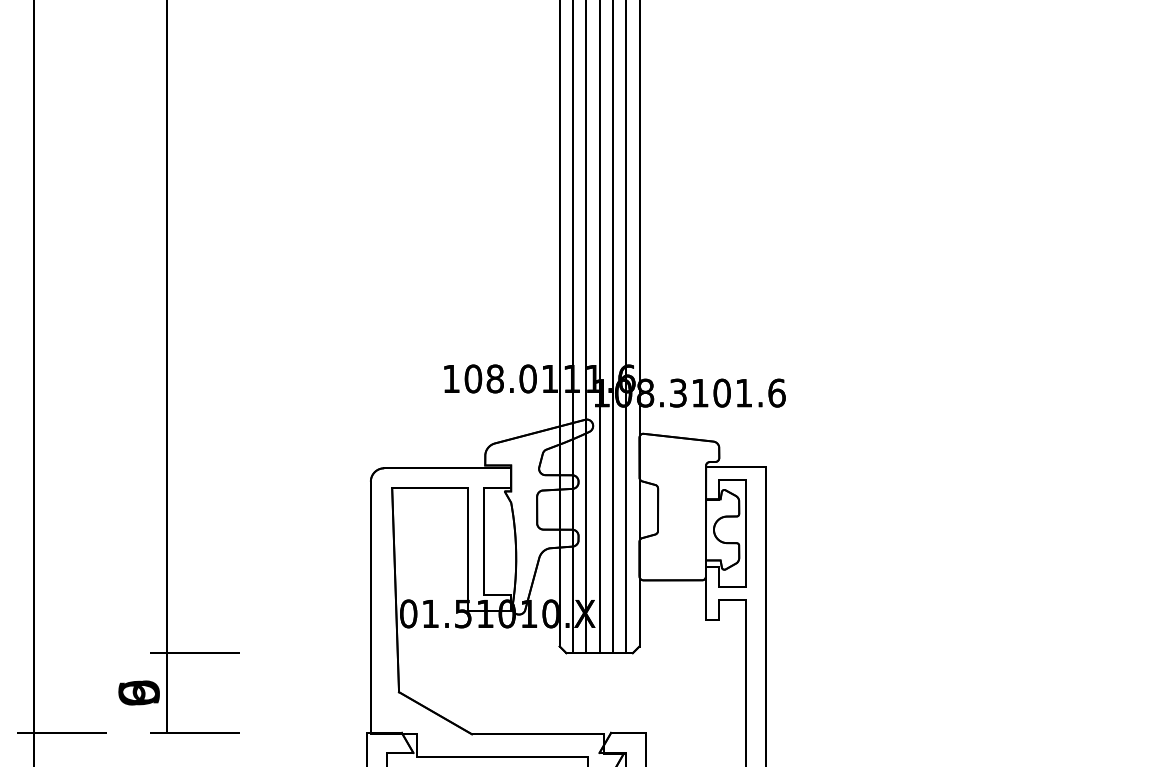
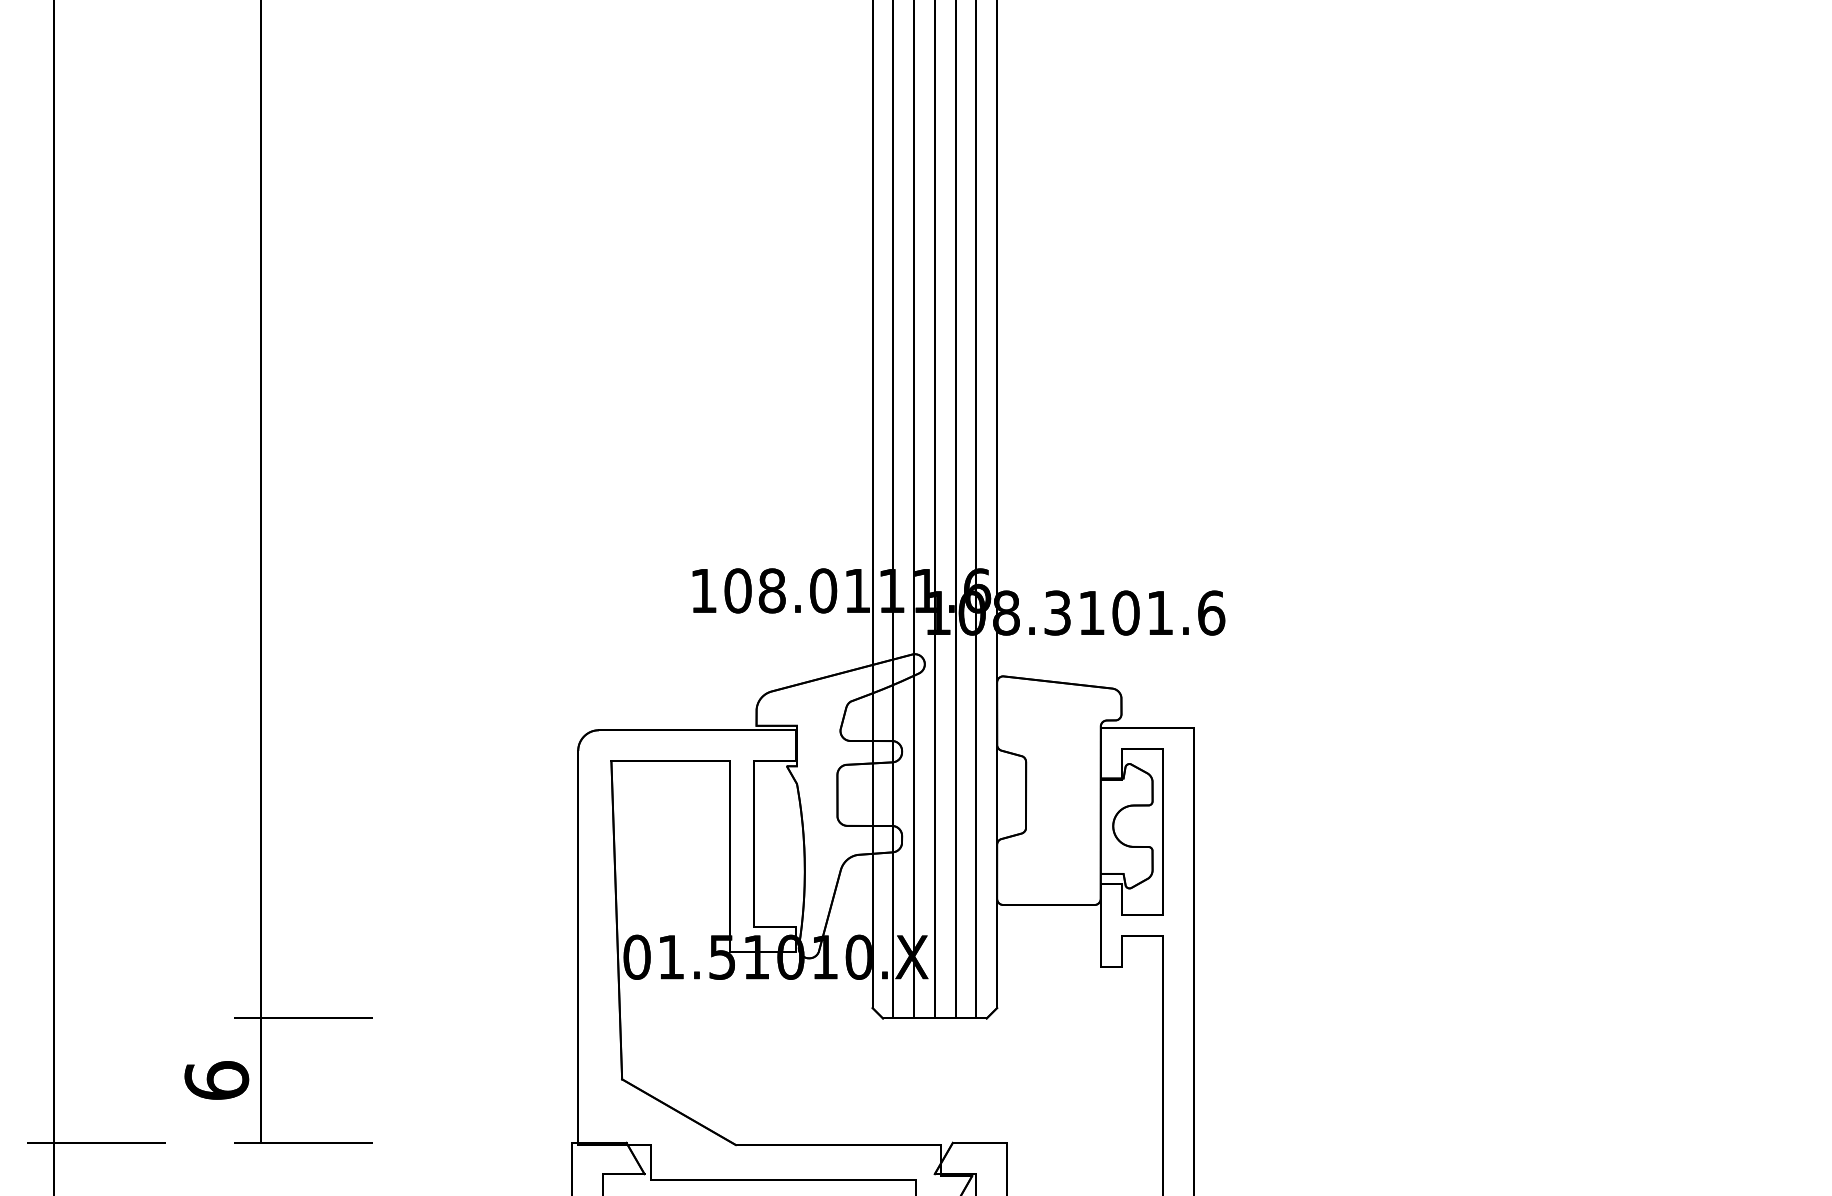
text: (138, 692) -> (215, 1079), 9 -> 6

